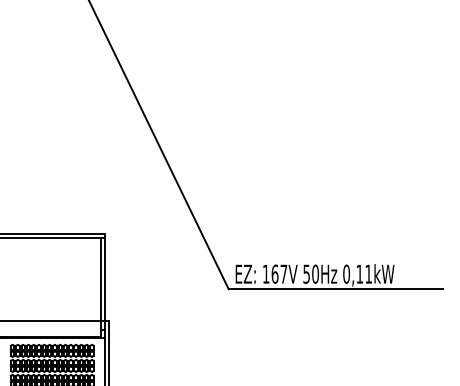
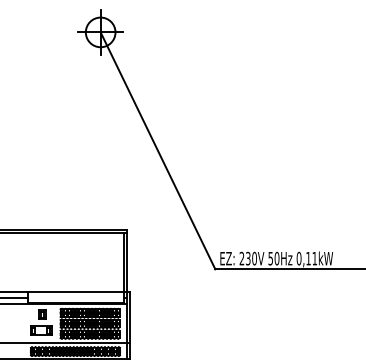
text: (273, 273) -> (247, 258), 167V -> 230V

